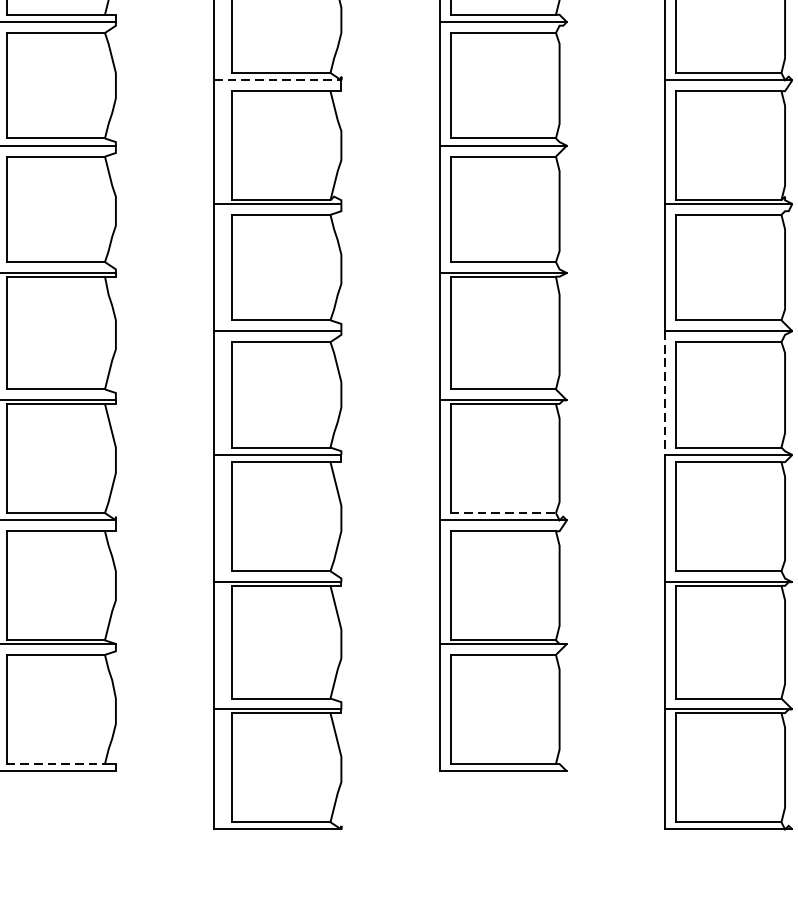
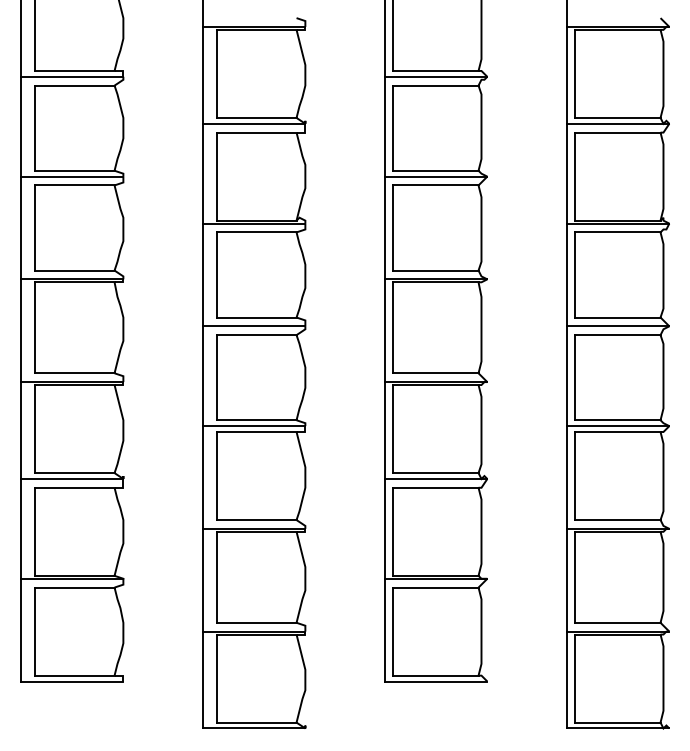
line: (278, 79) -> (254, 123), dashed -> solid
line: (664, 393) -> (566, 376), dashed -> solid
line: (502, 513) -> (435, 473), dashed -> solid
line: (55, 763) -> (74, 675), dashed -> solid

